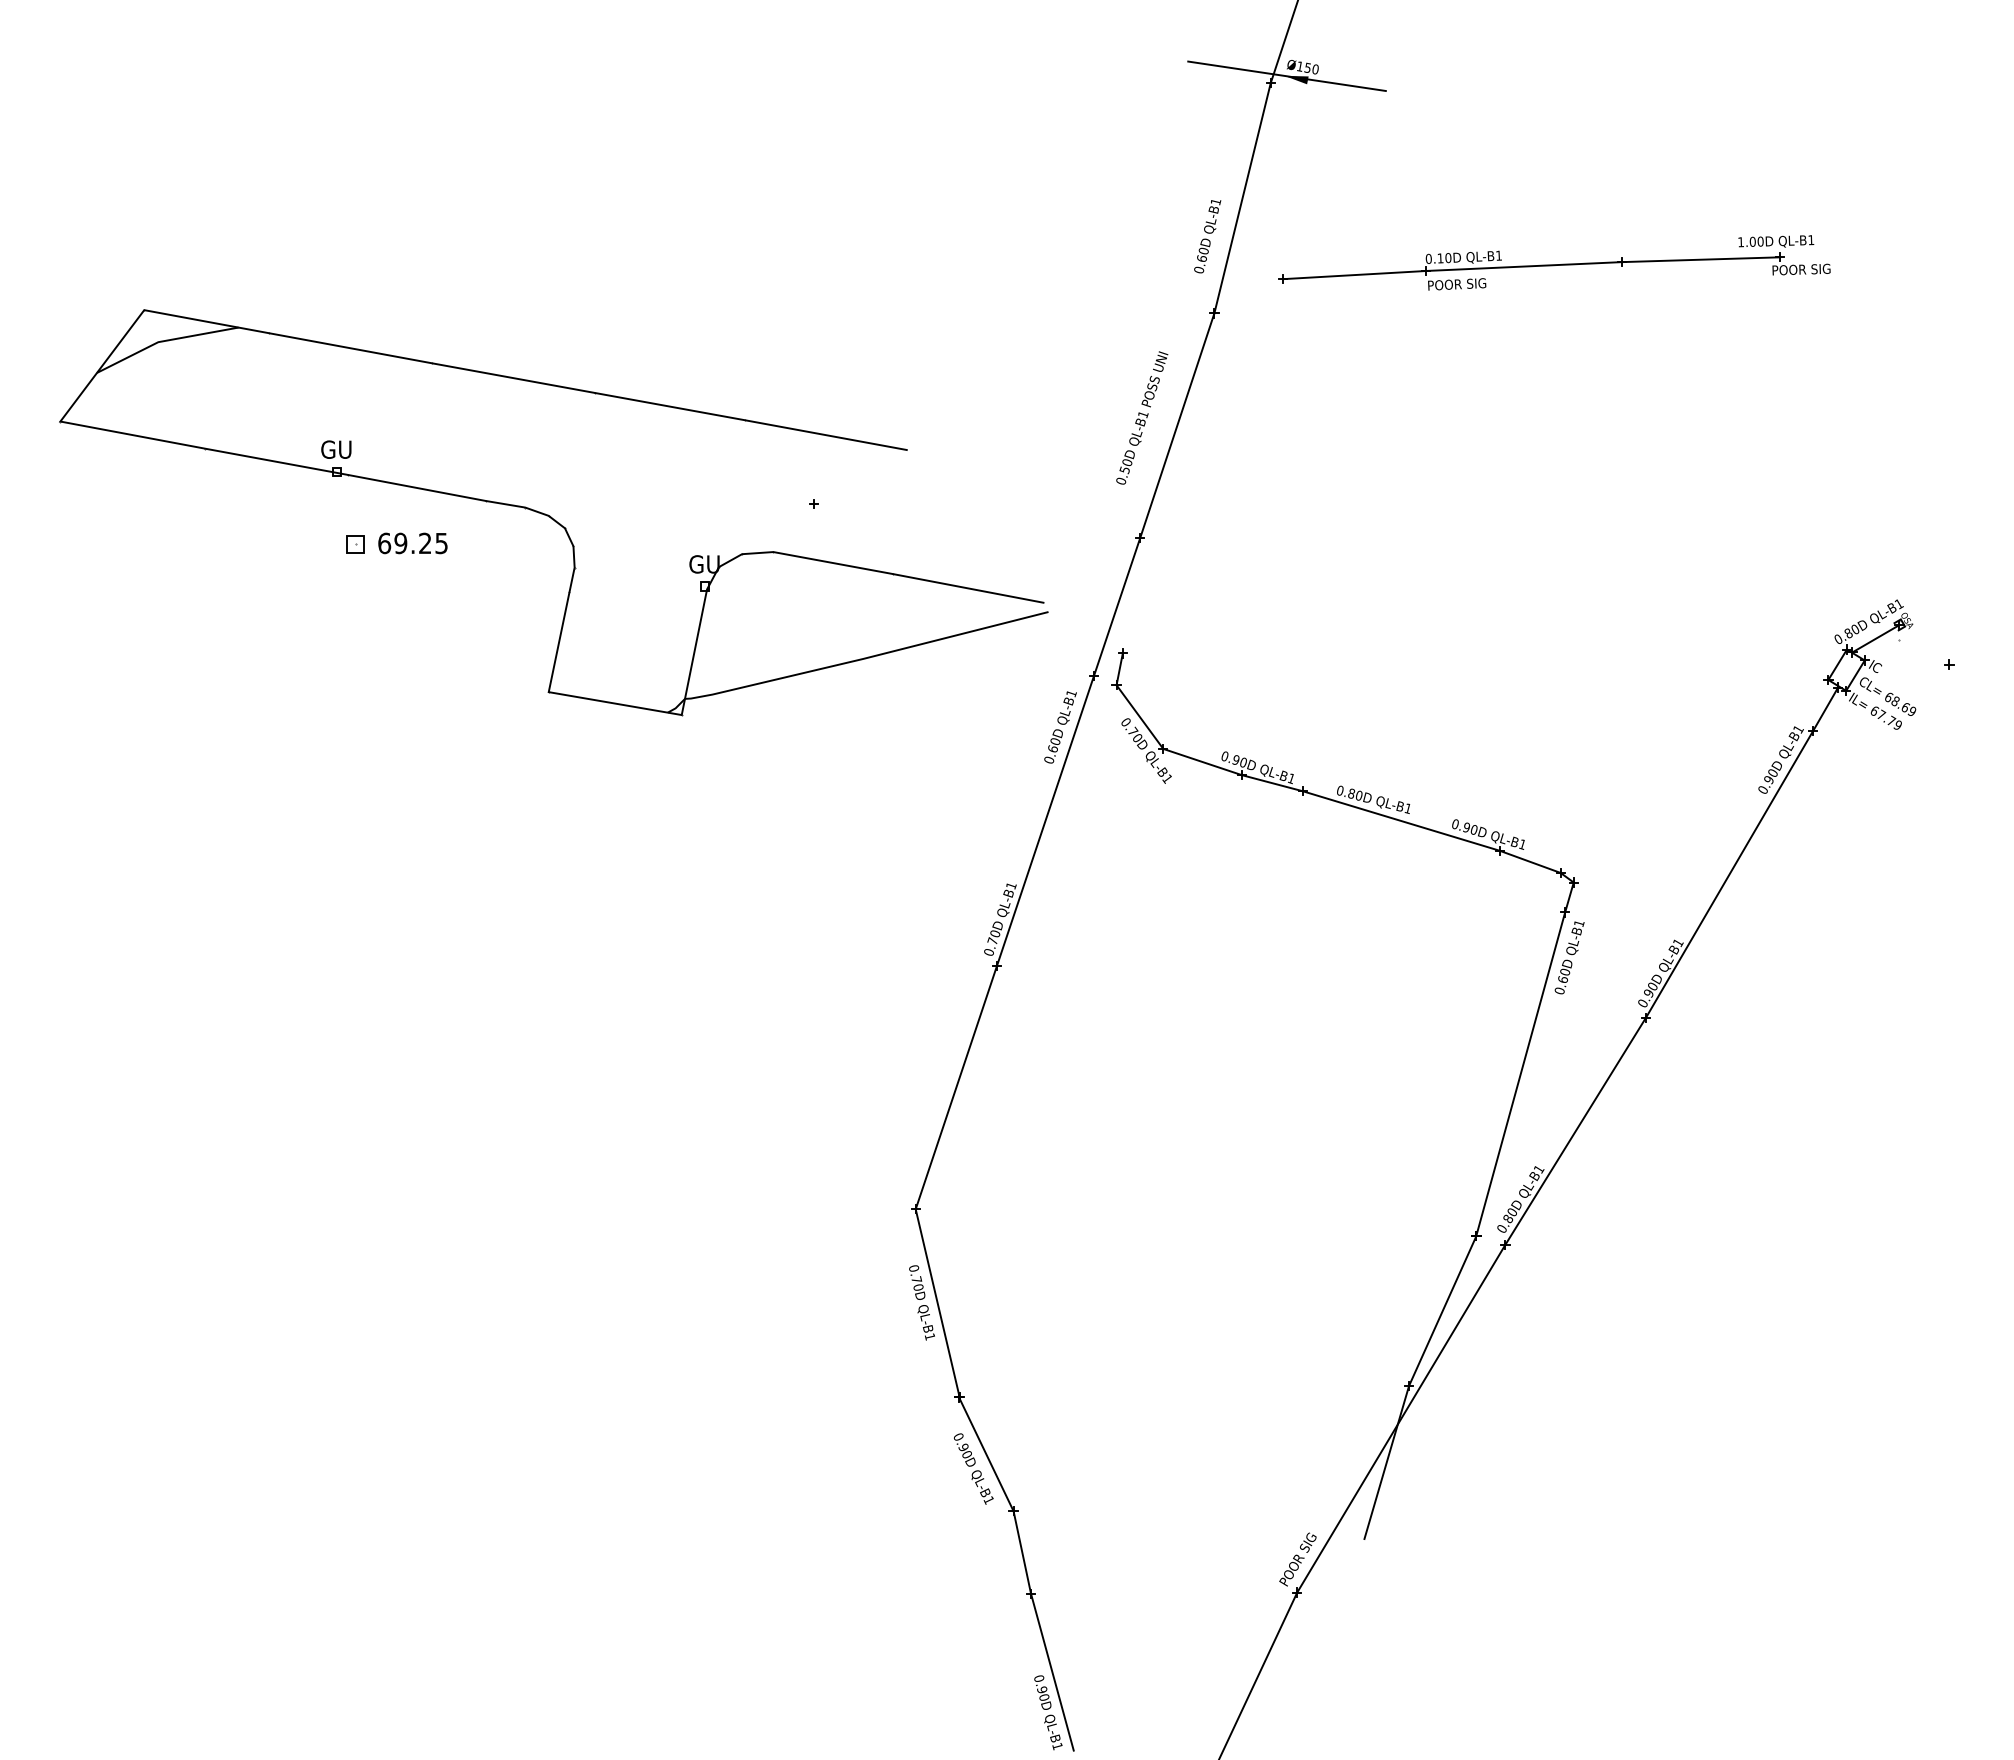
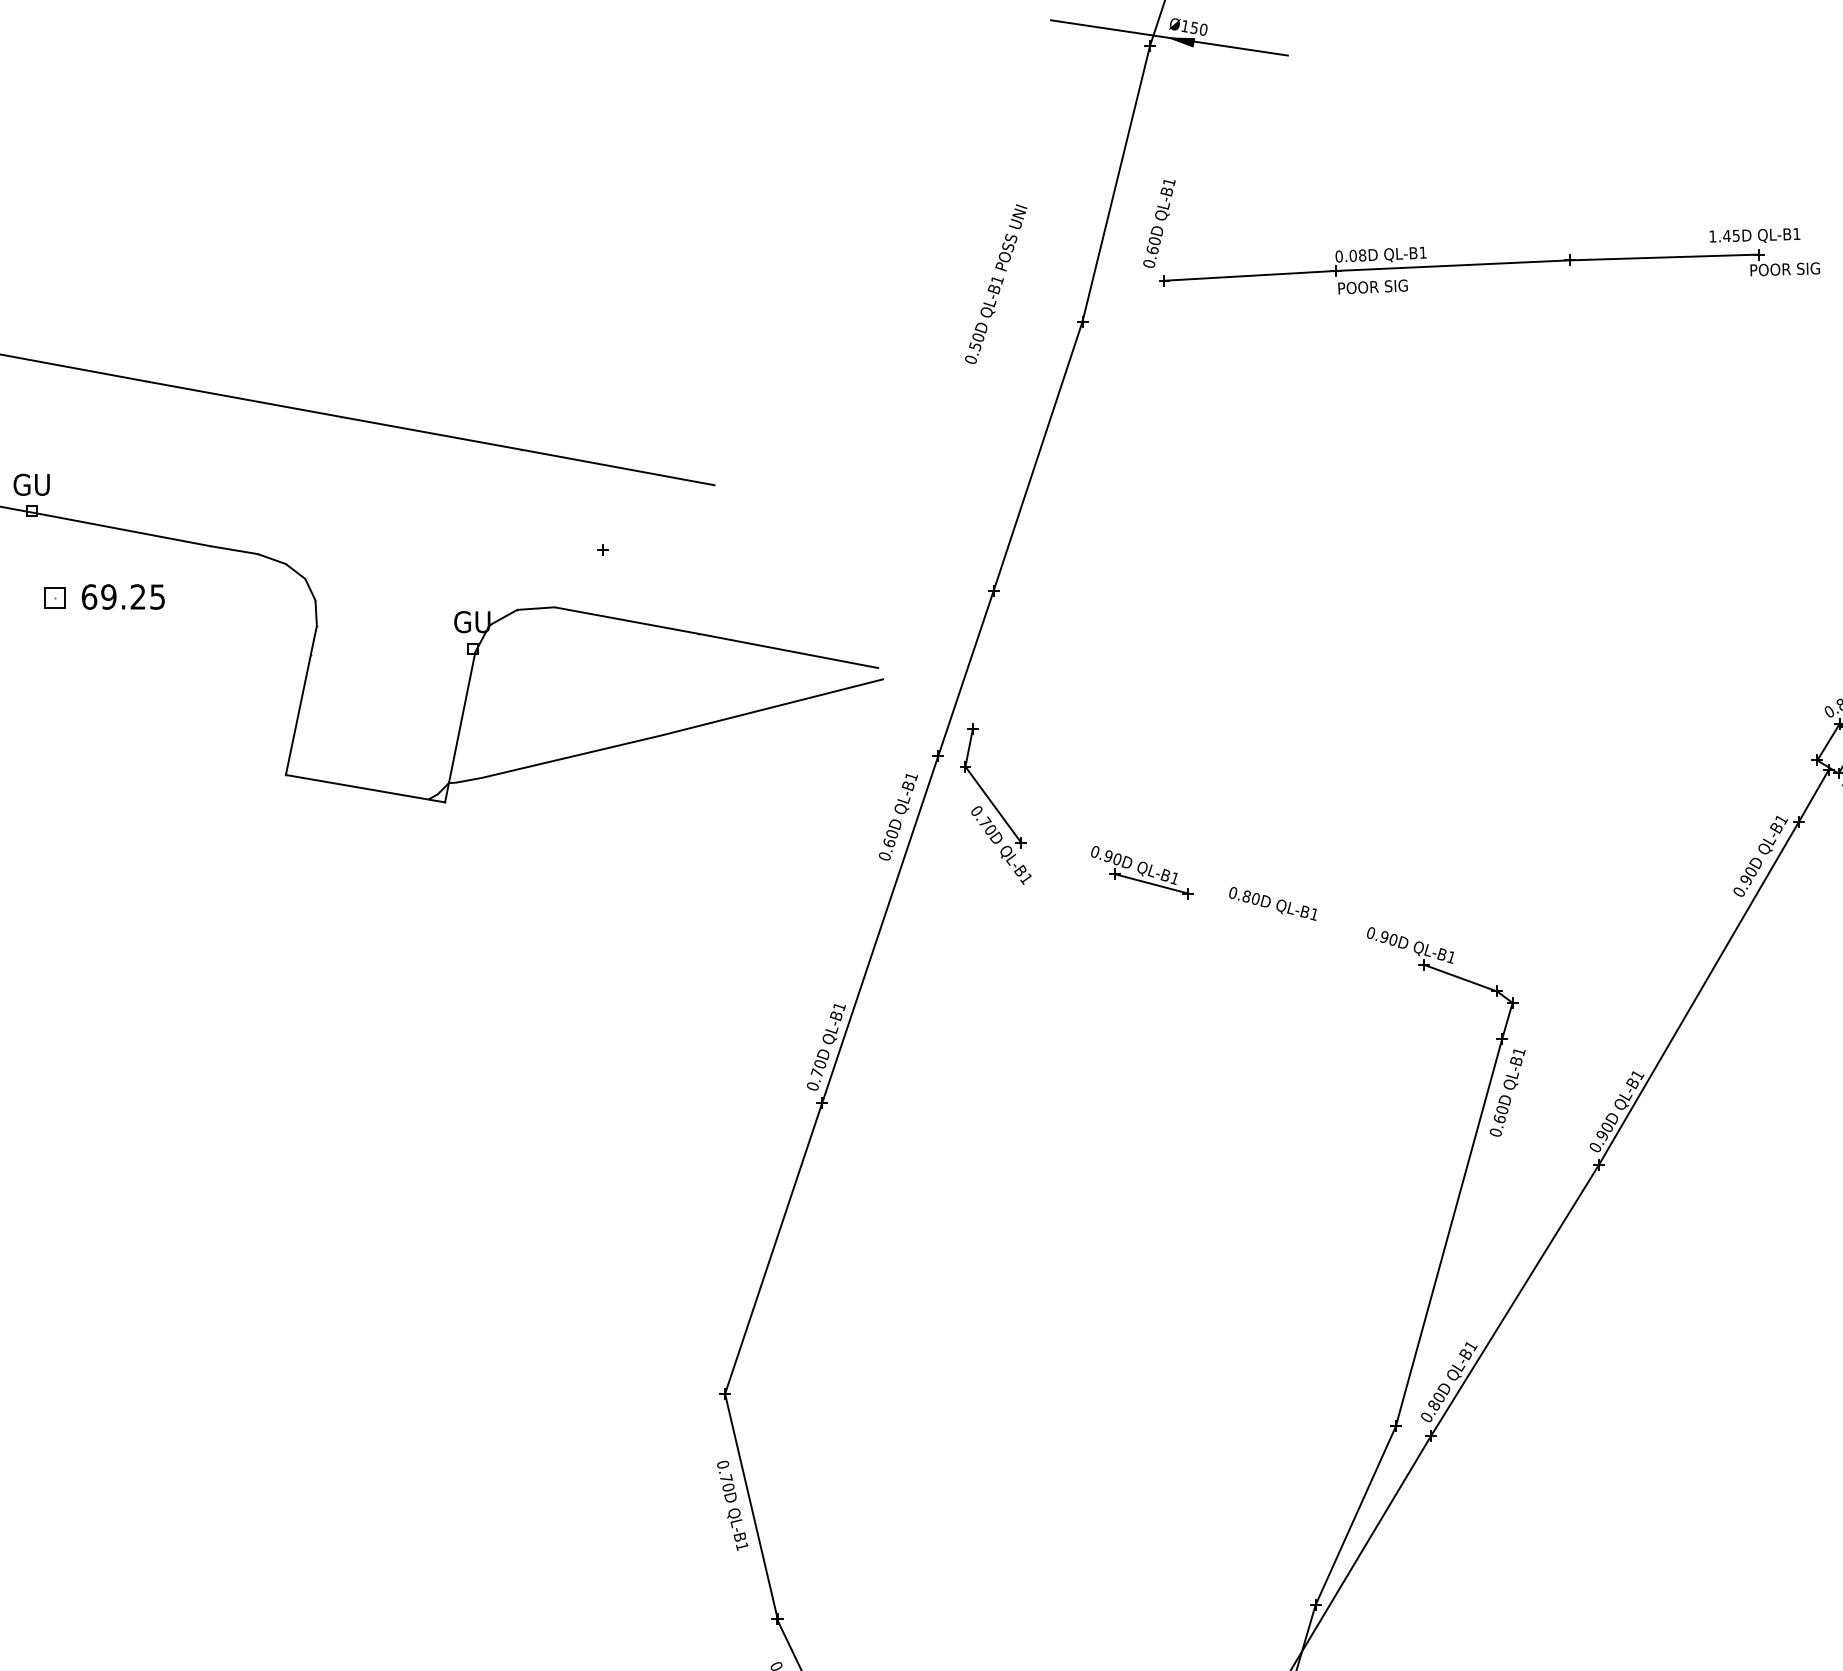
text: (1207, 236) -> (1159, 223), moved
text: (1756, 241) -> (1731, 235), 1.00D -> 1.45D
text: (1444, 258) -> (1357, 256), 0.10D -> 0.08D
text: (1142, 417) -> (996, 283), moved
line: (1202, 761) -> (1068, 857), removed
line: (1400, 820) -> (1305, 928), removed

